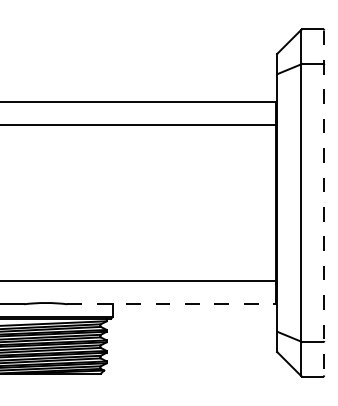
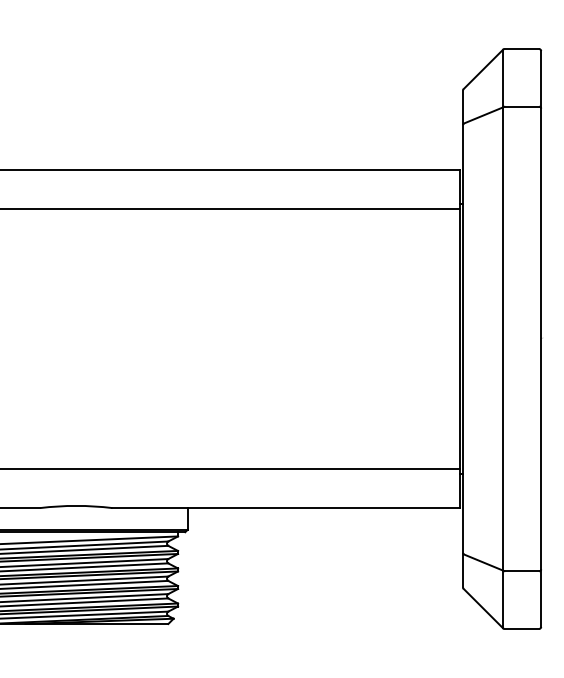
line: (324, 203) -> (541, 339), dashed -> solid
line: (172, 304) -> (287, 508), dashed -> solid

